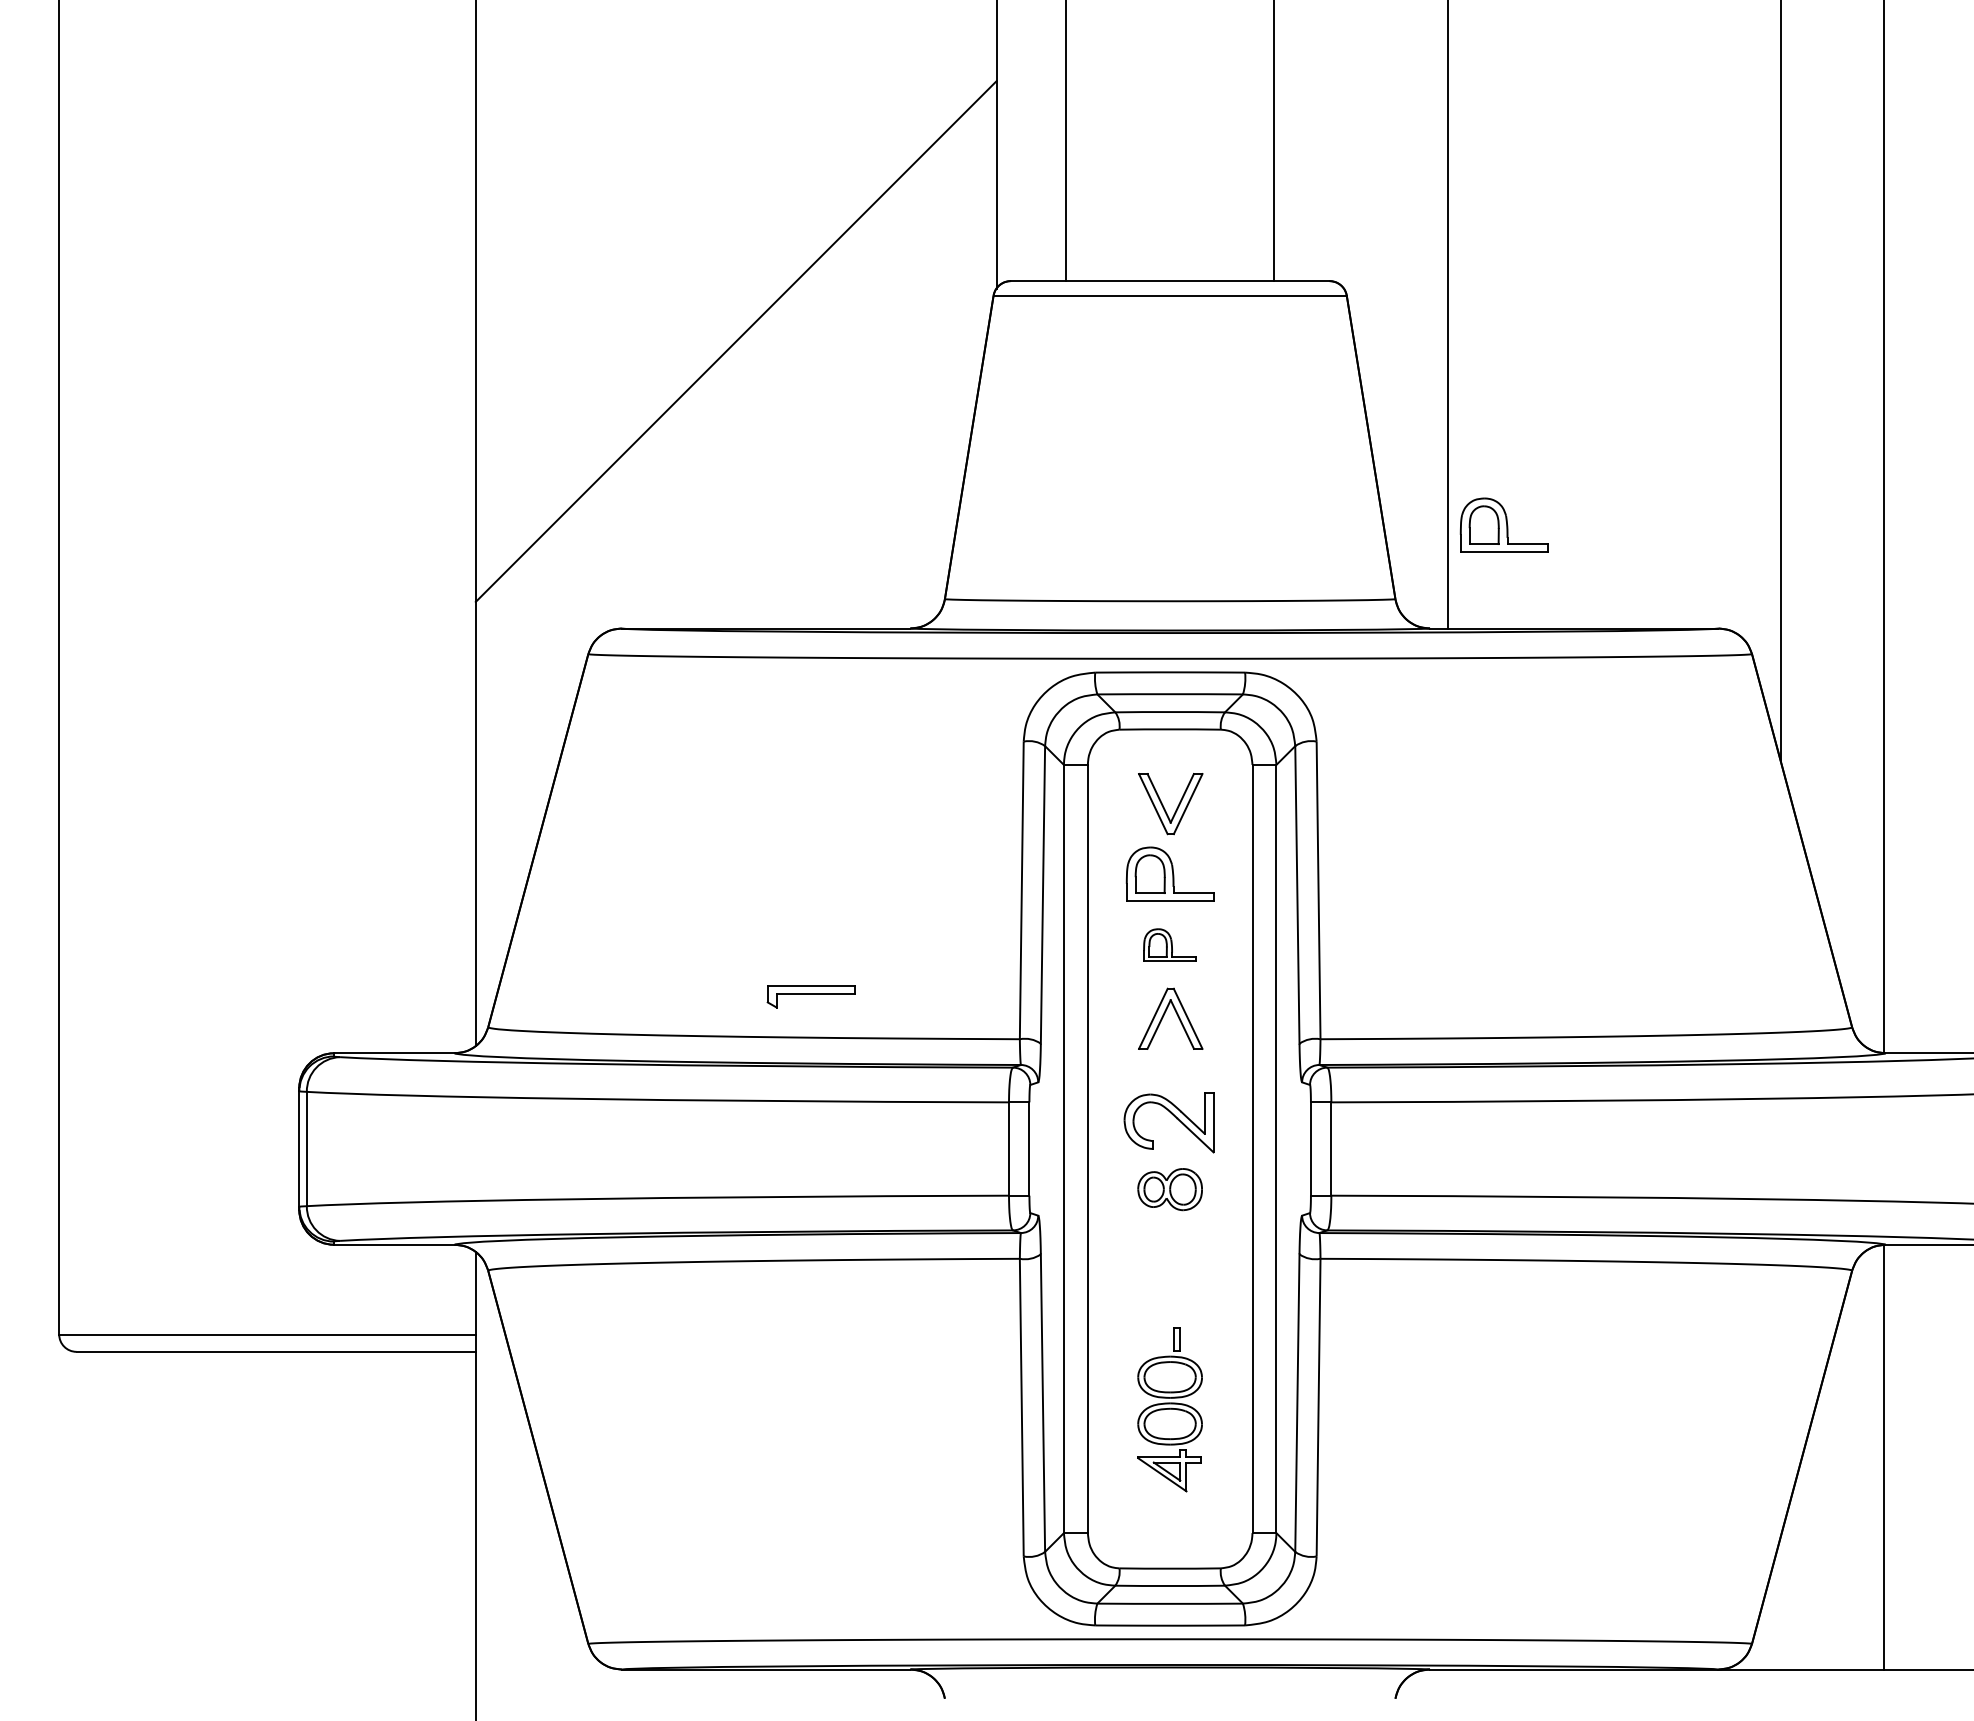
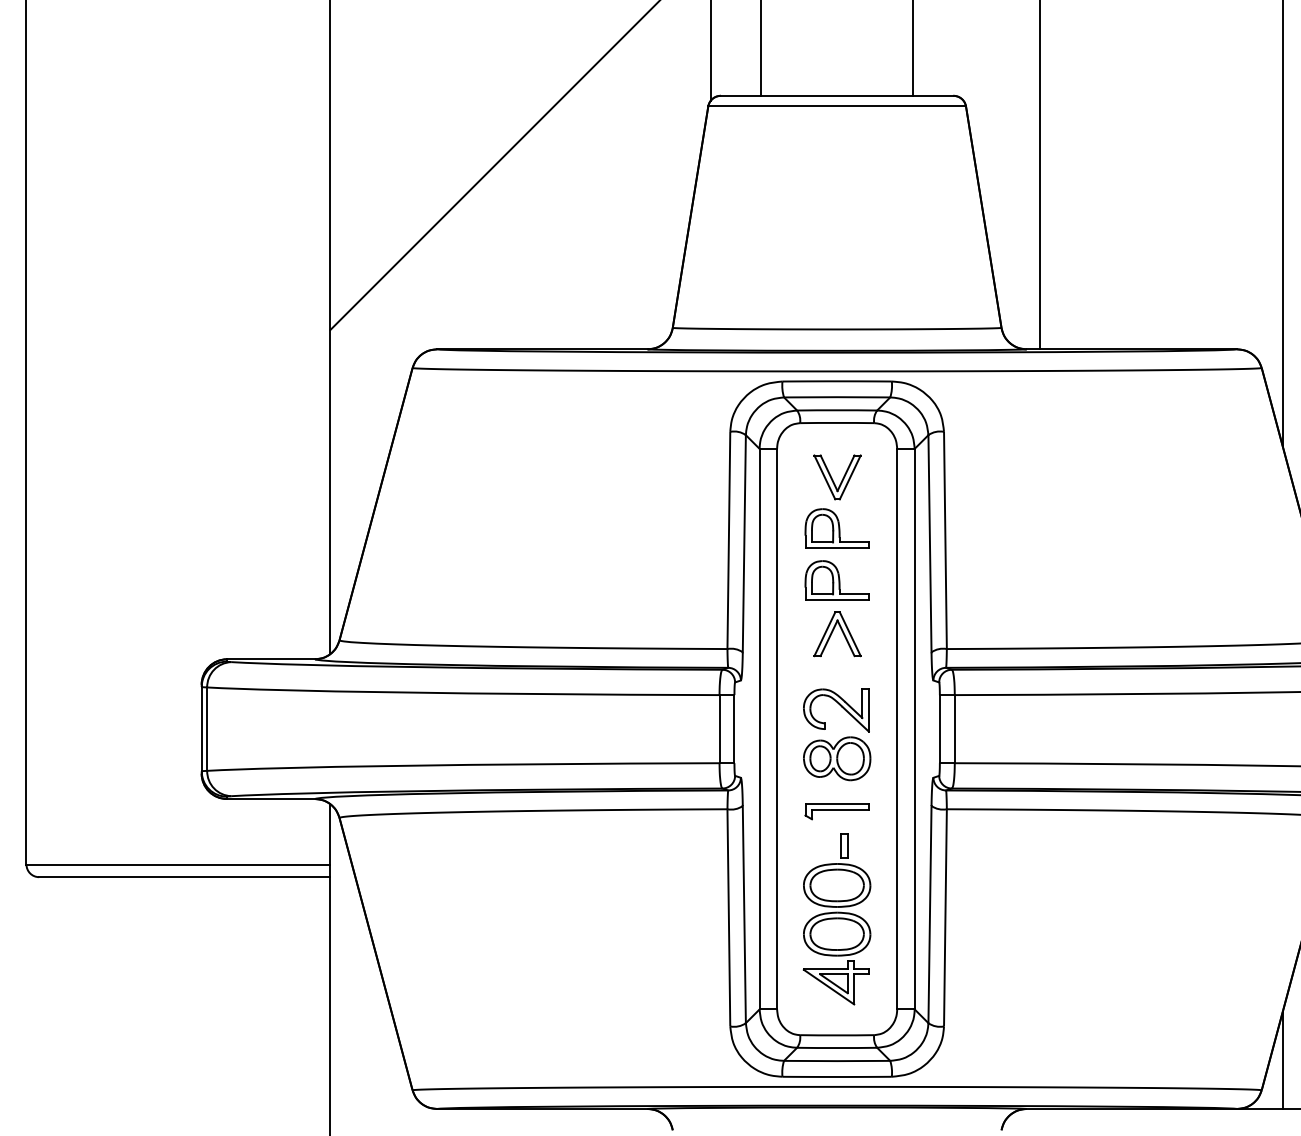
part: (1503, 524) -> (1080, 273), removed
part: (1169, 944) -> (836, 579), size x1.67
part: (810, 996) -> (836, 811), moved
part: (1169, 1189) -> (836, 758), size x1.43
part: (1169, 1409) -> (836, 919), size x1.43
line: (1780, 1602) -> (1282, 1060), added

